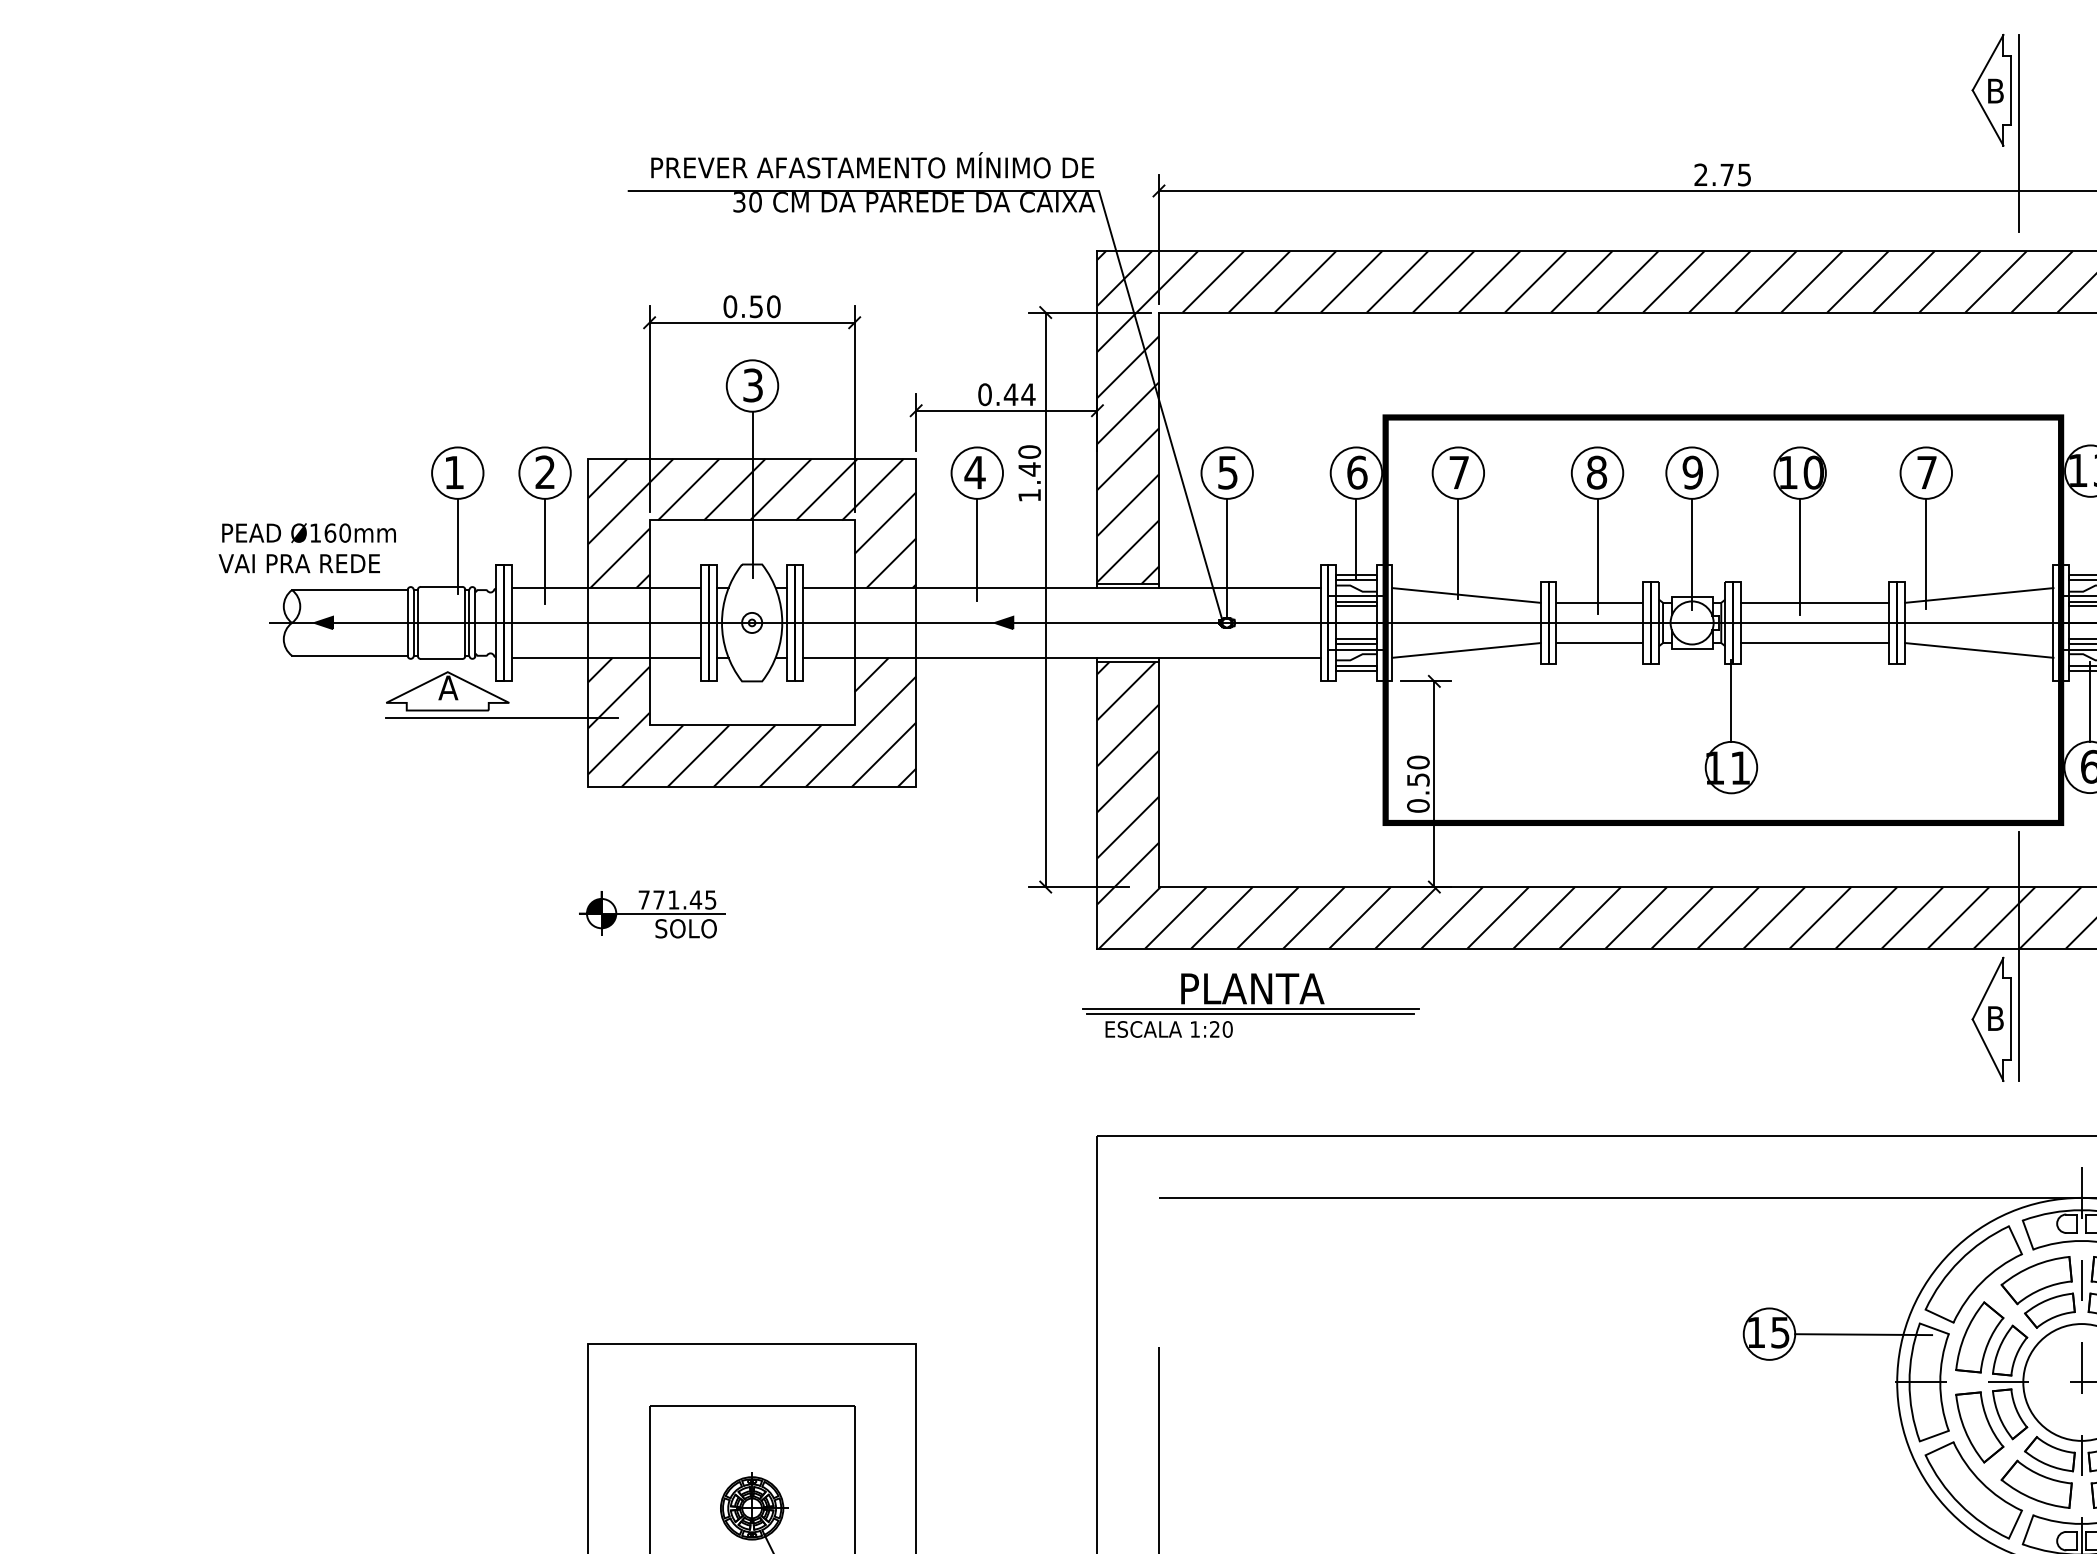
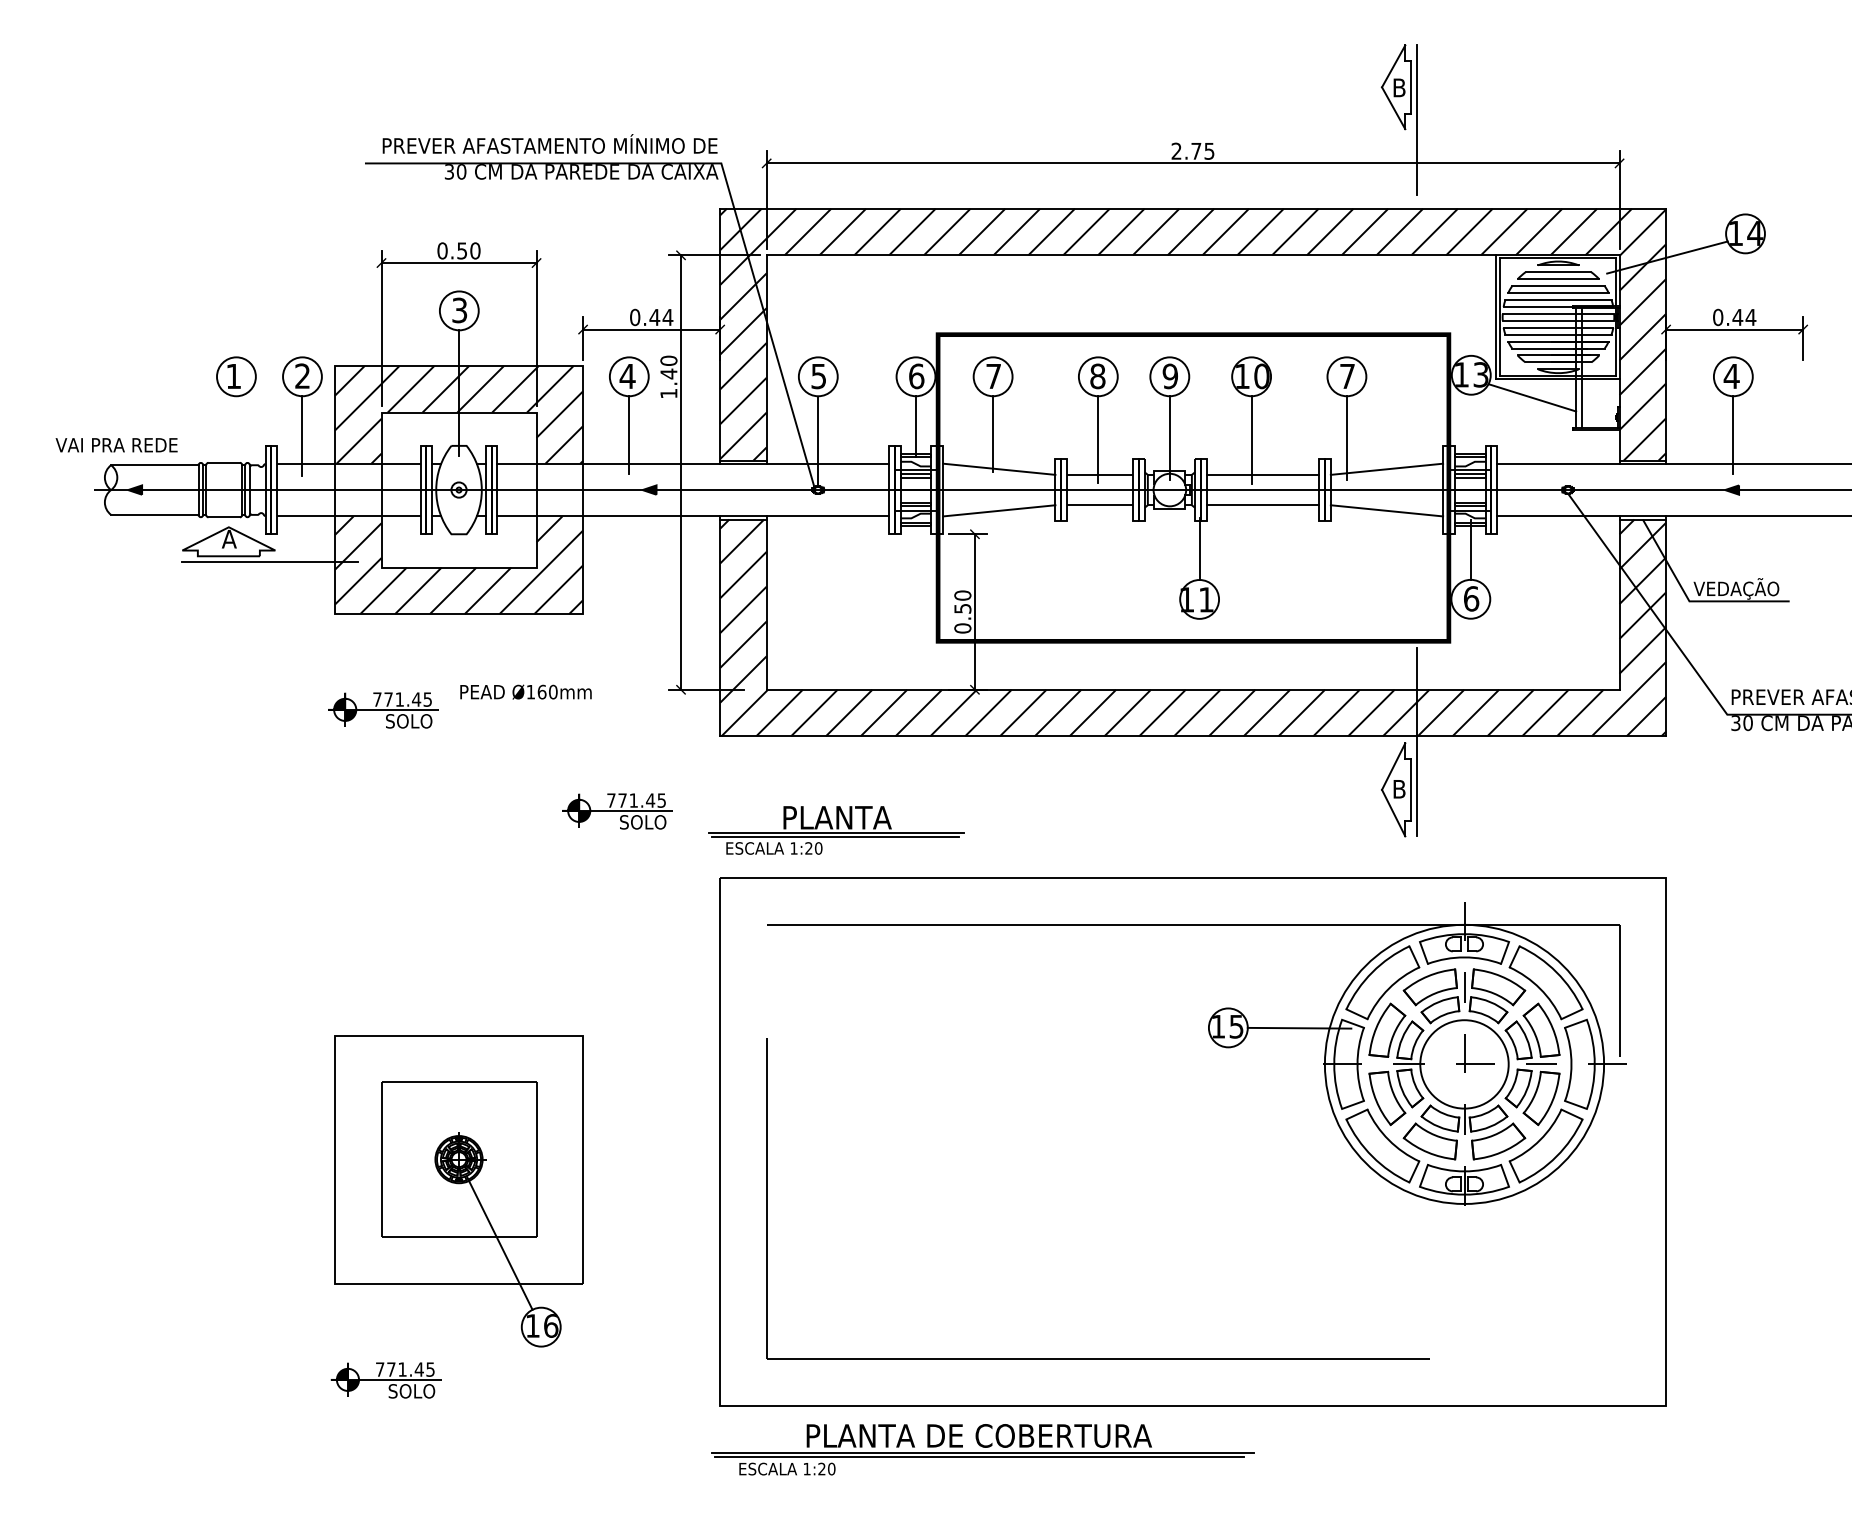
text: (308, 532) -> (525, 691), moved
line: (457, 546) -> (236, 432), removed
part: (1251, 1005) -> (836, 830), moved
part: (961, 1048) -> (617, 811), added

